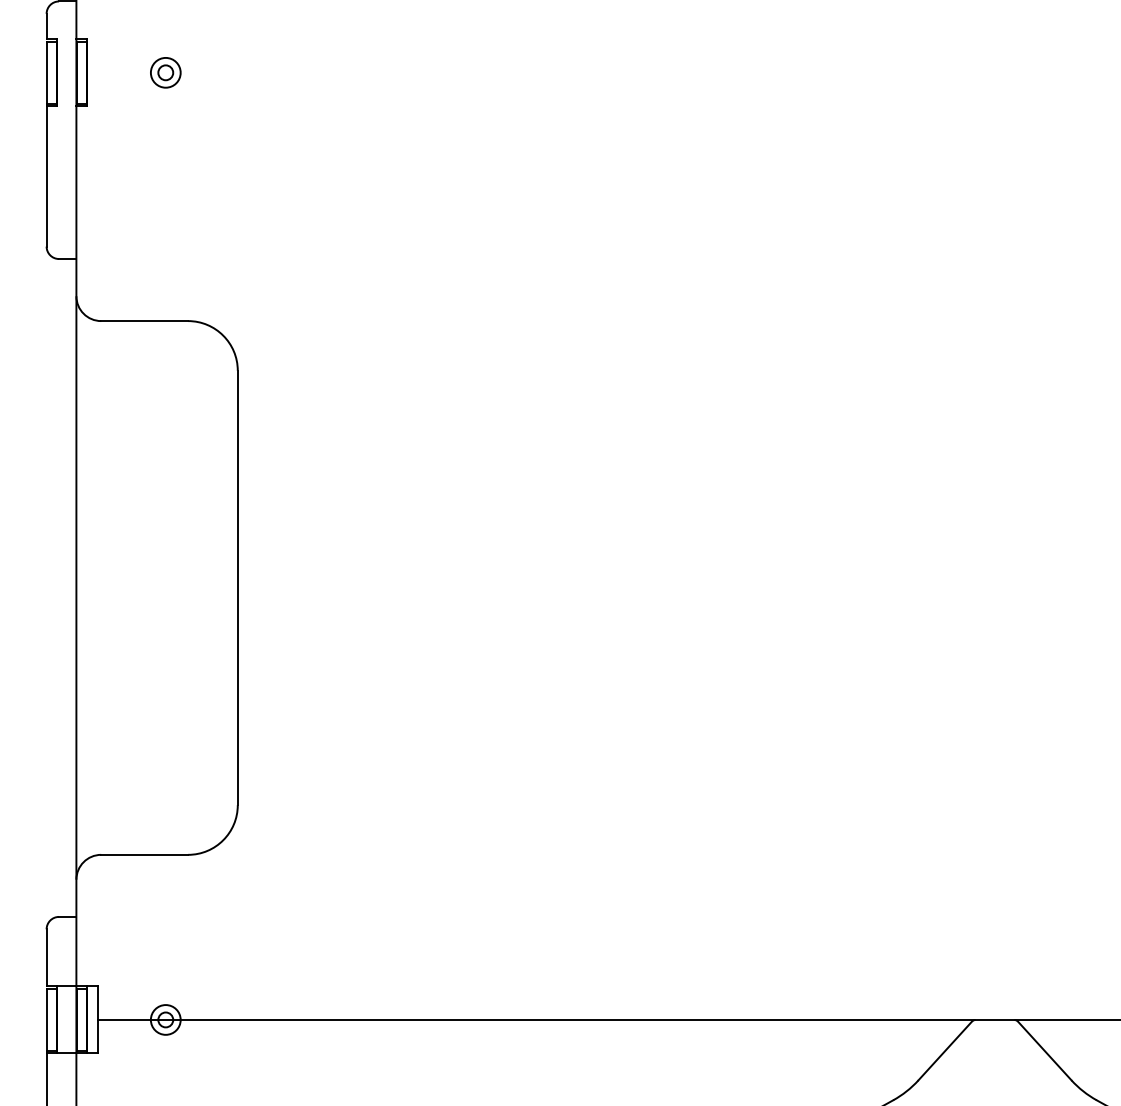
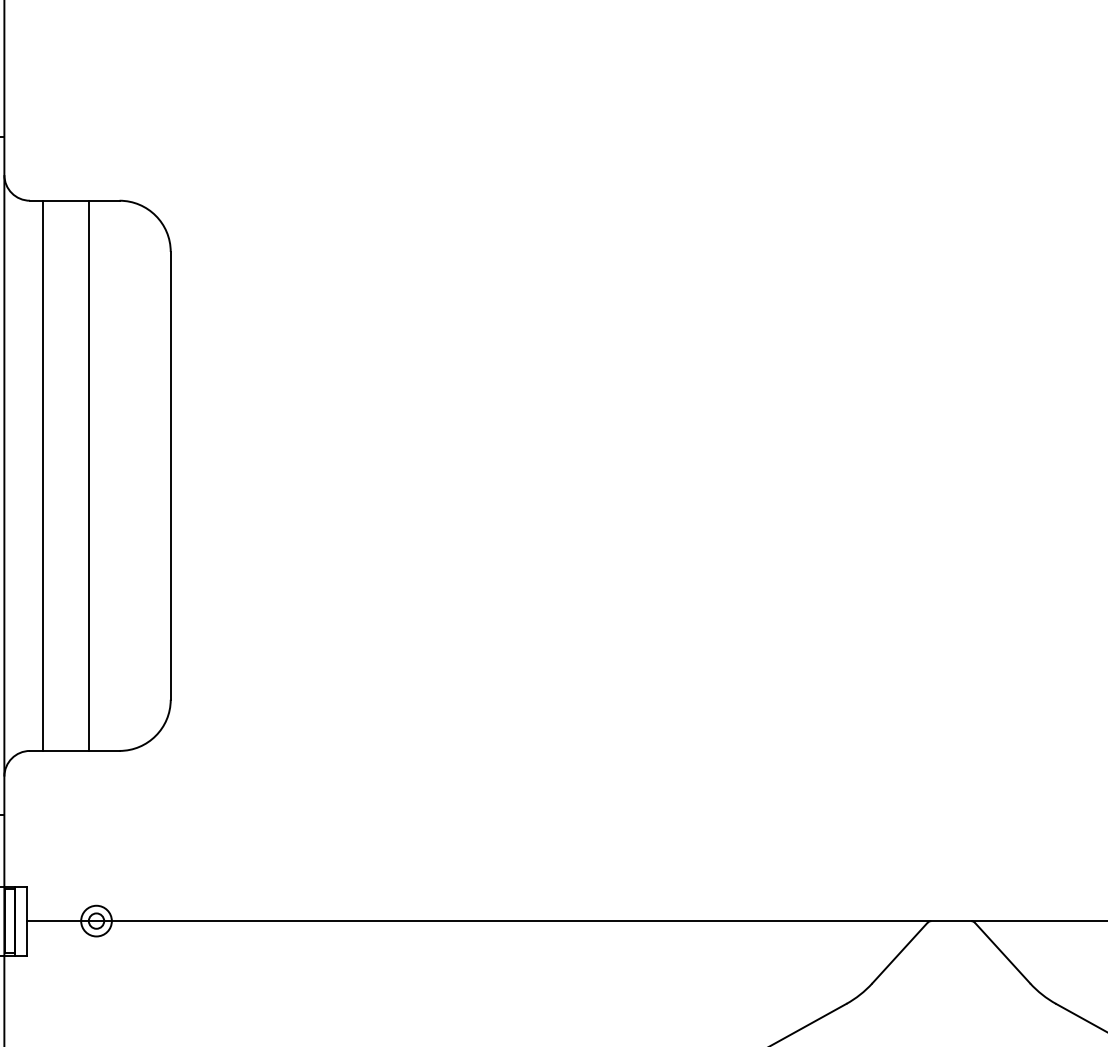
line: (113, 587) -> (42, 475), added
line: (158, 587) -> (89, 475), added

